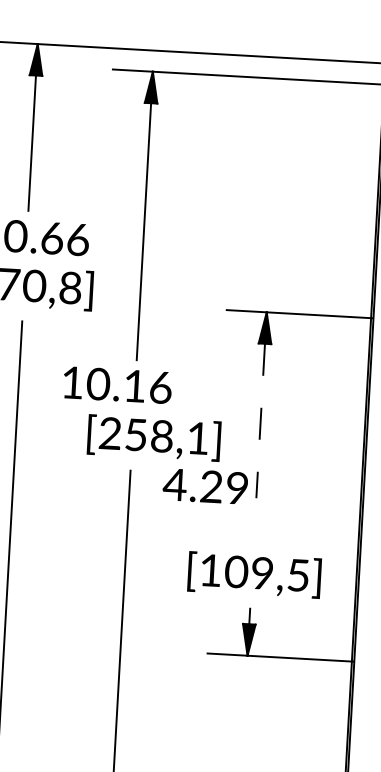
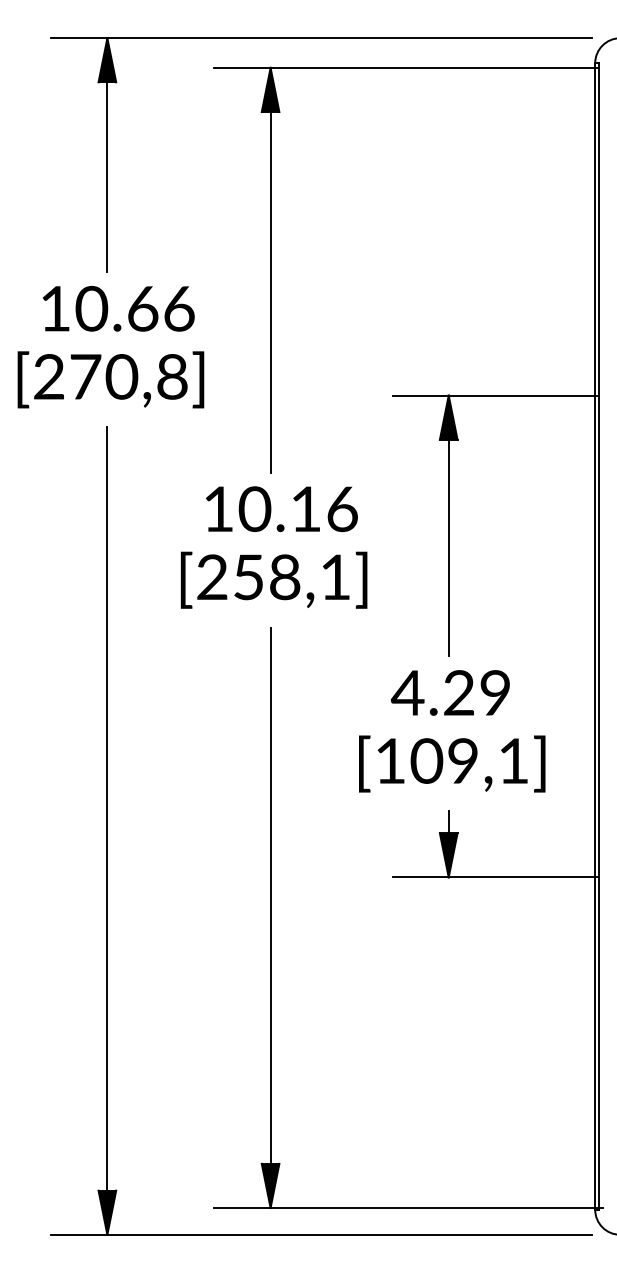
text: (117, 385) -> (281, 509), moved
line: (260, 421) -> (448, 548), dashed -> solid
text: (153, 437) -> (273, 579), moved
text: (204, 486) -> (449, 692), moved
text: (298, 574) -> (513, 760), [109,5] -> [109,1]

